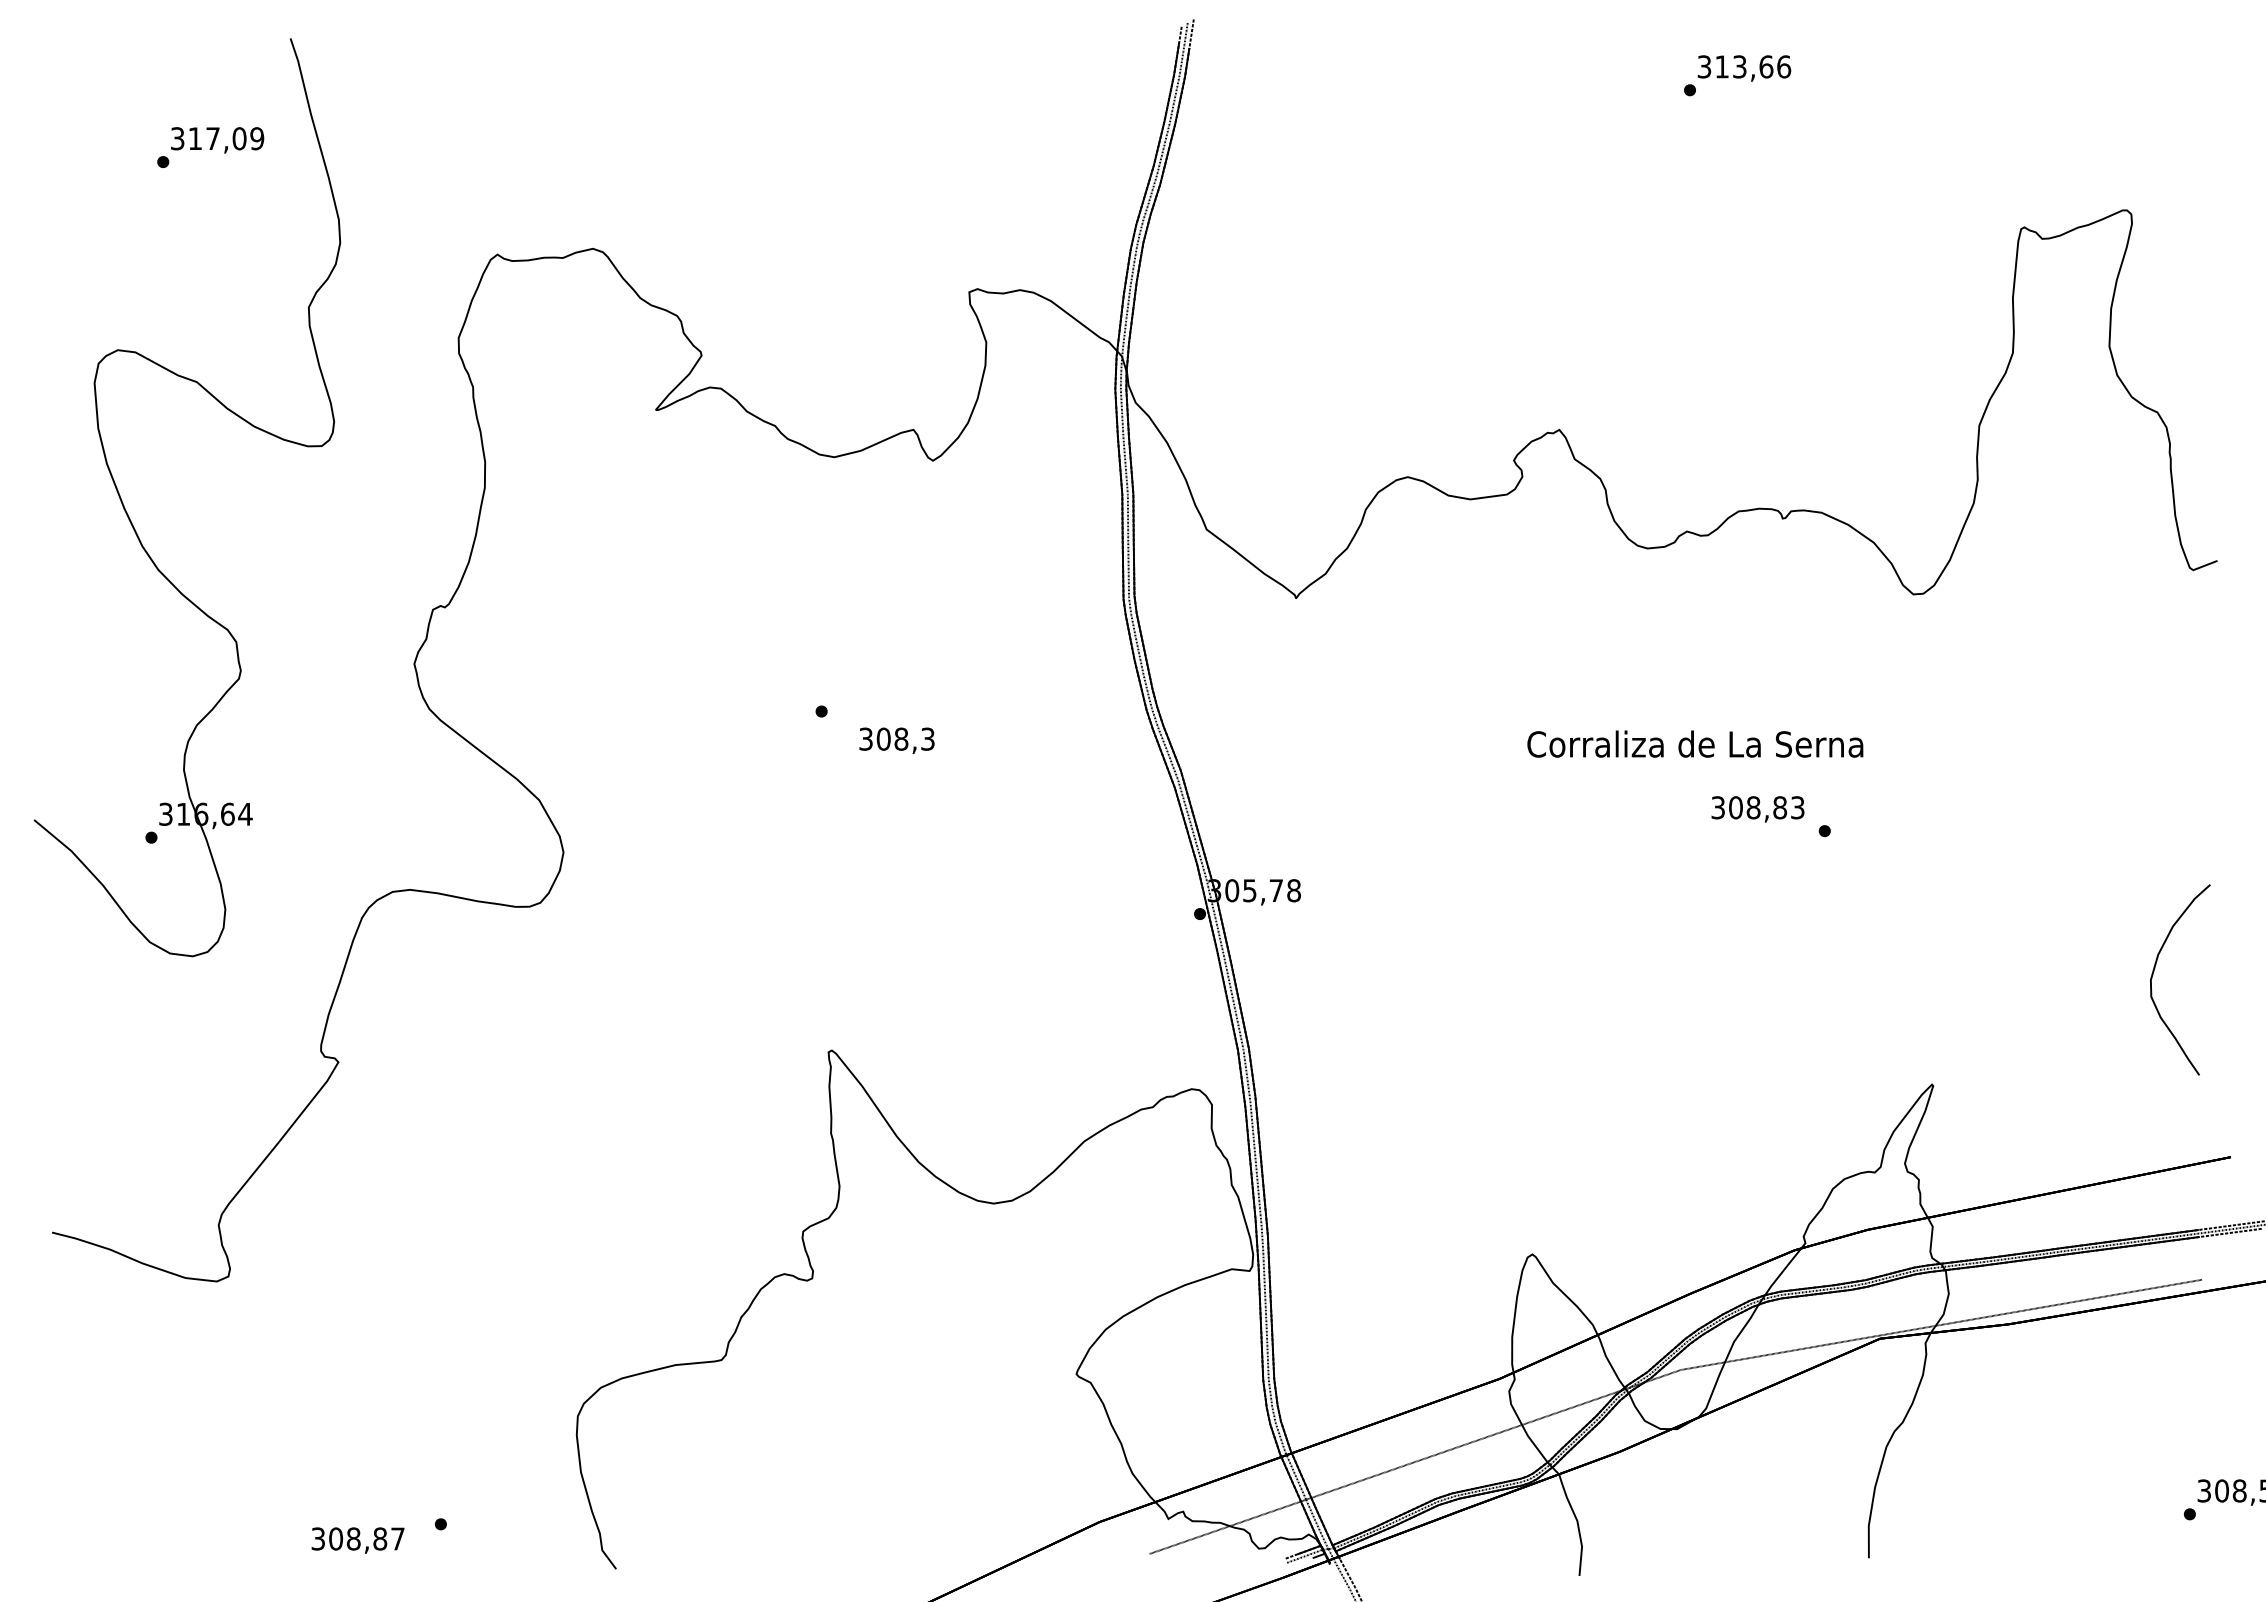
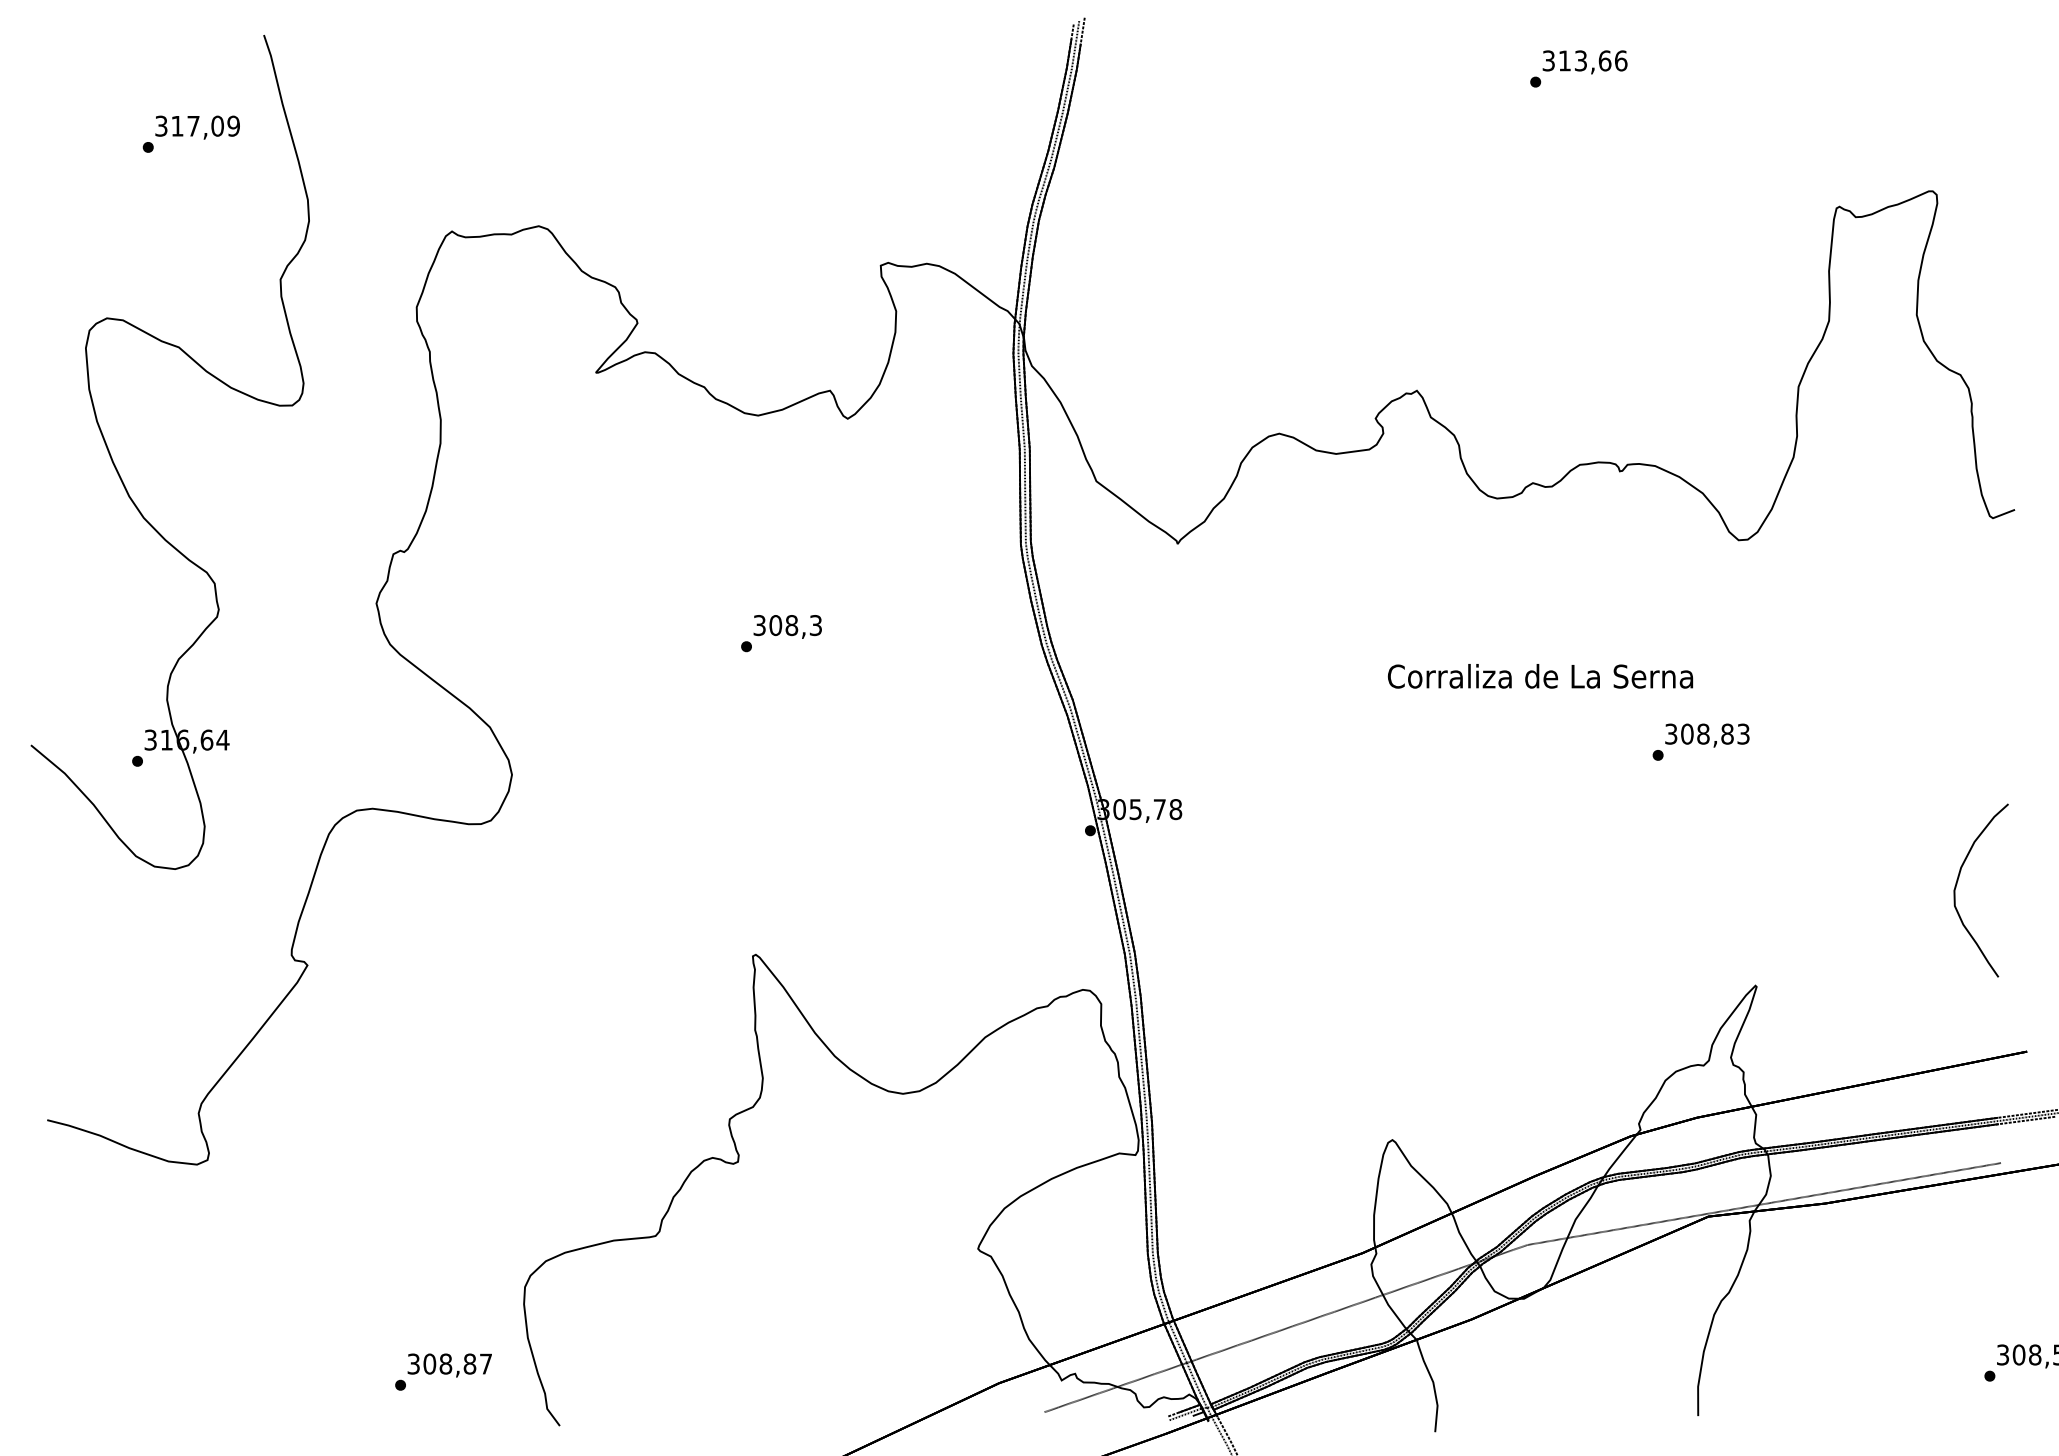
text: (896, 740) -> (787, 626), moved
text: (1757, 809) -> (1706, 735), moved
text: (357, 1540) -> (449, 1365), moved

